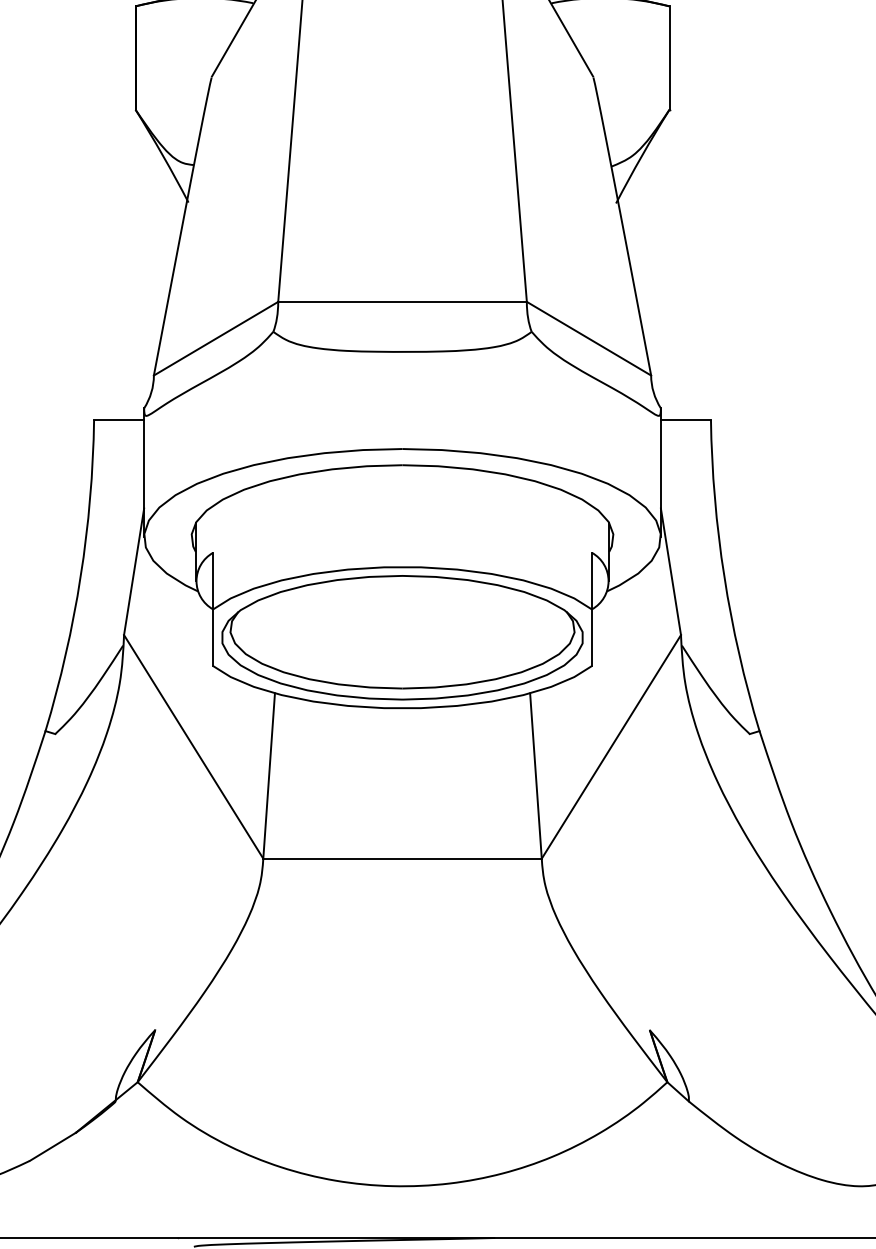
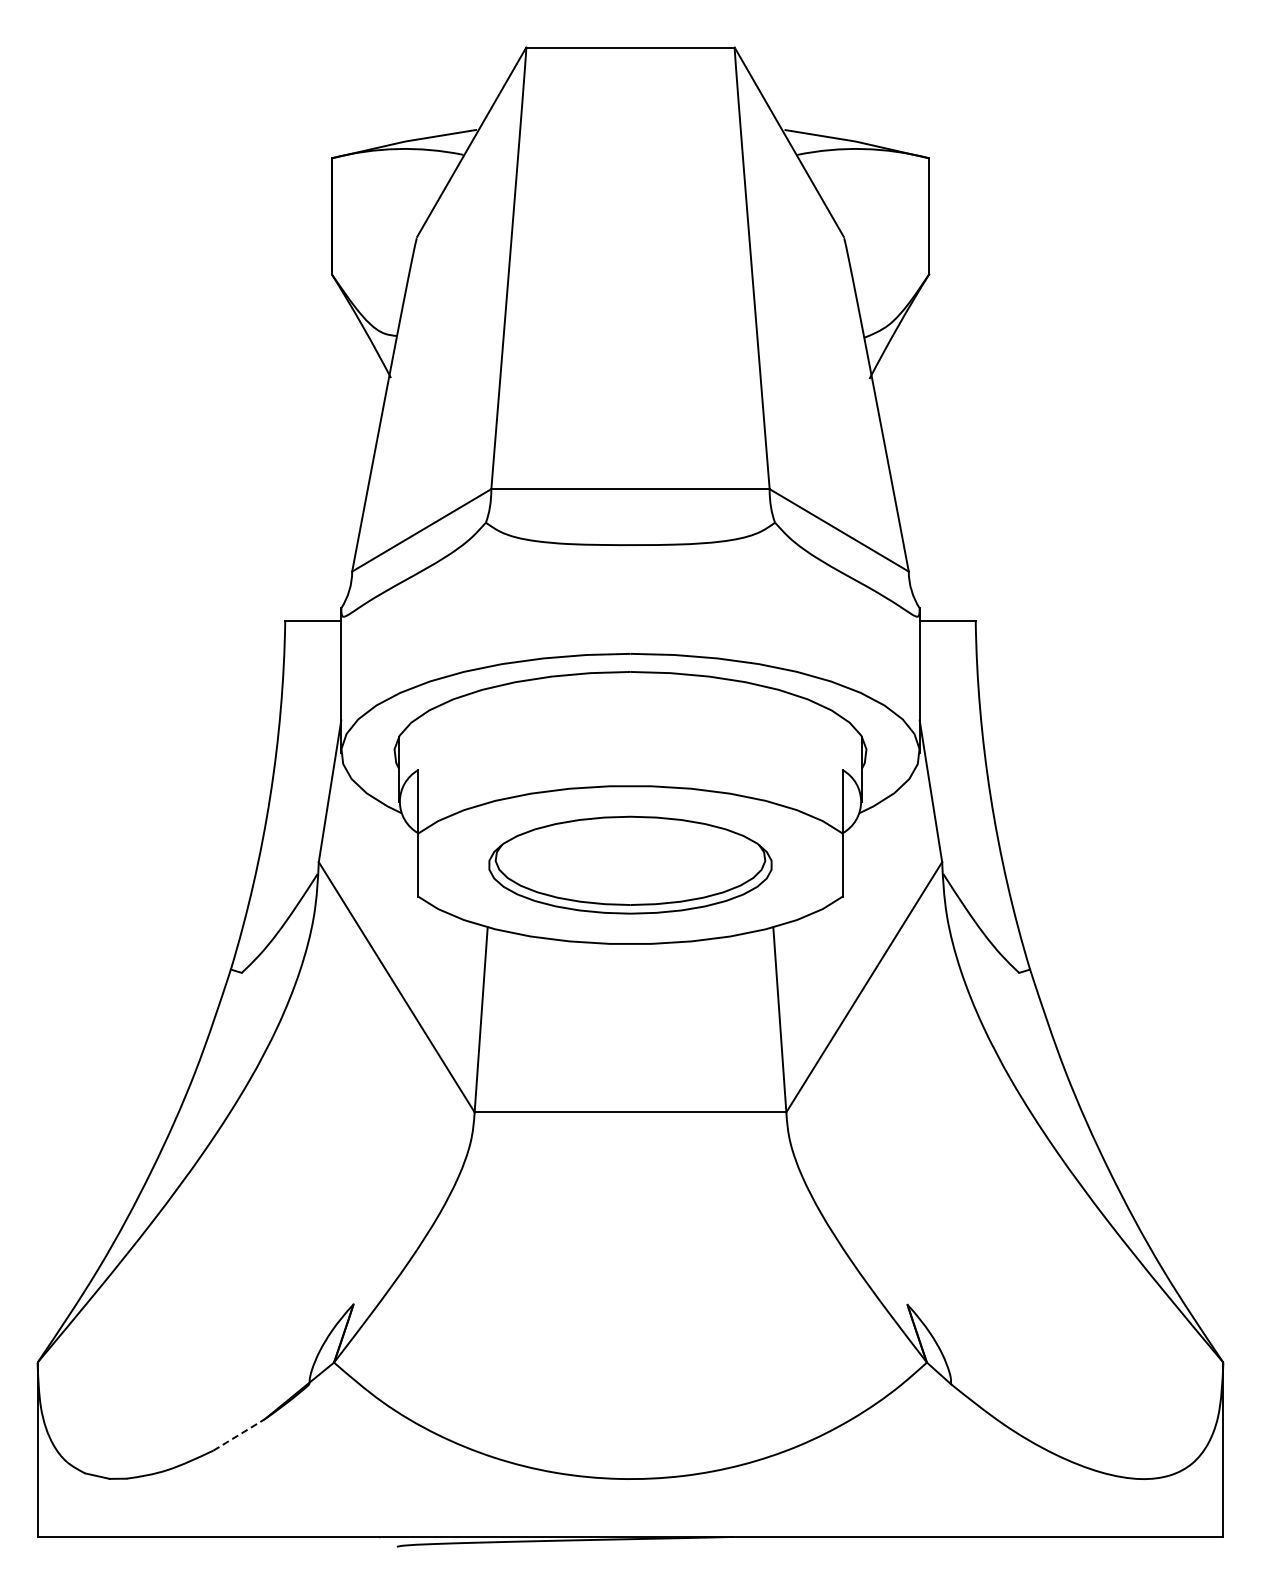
part: (402, 638) -> (630, 865), size x0.7
line: (53, 1146) -> (239, 1434), solid -> dashed

